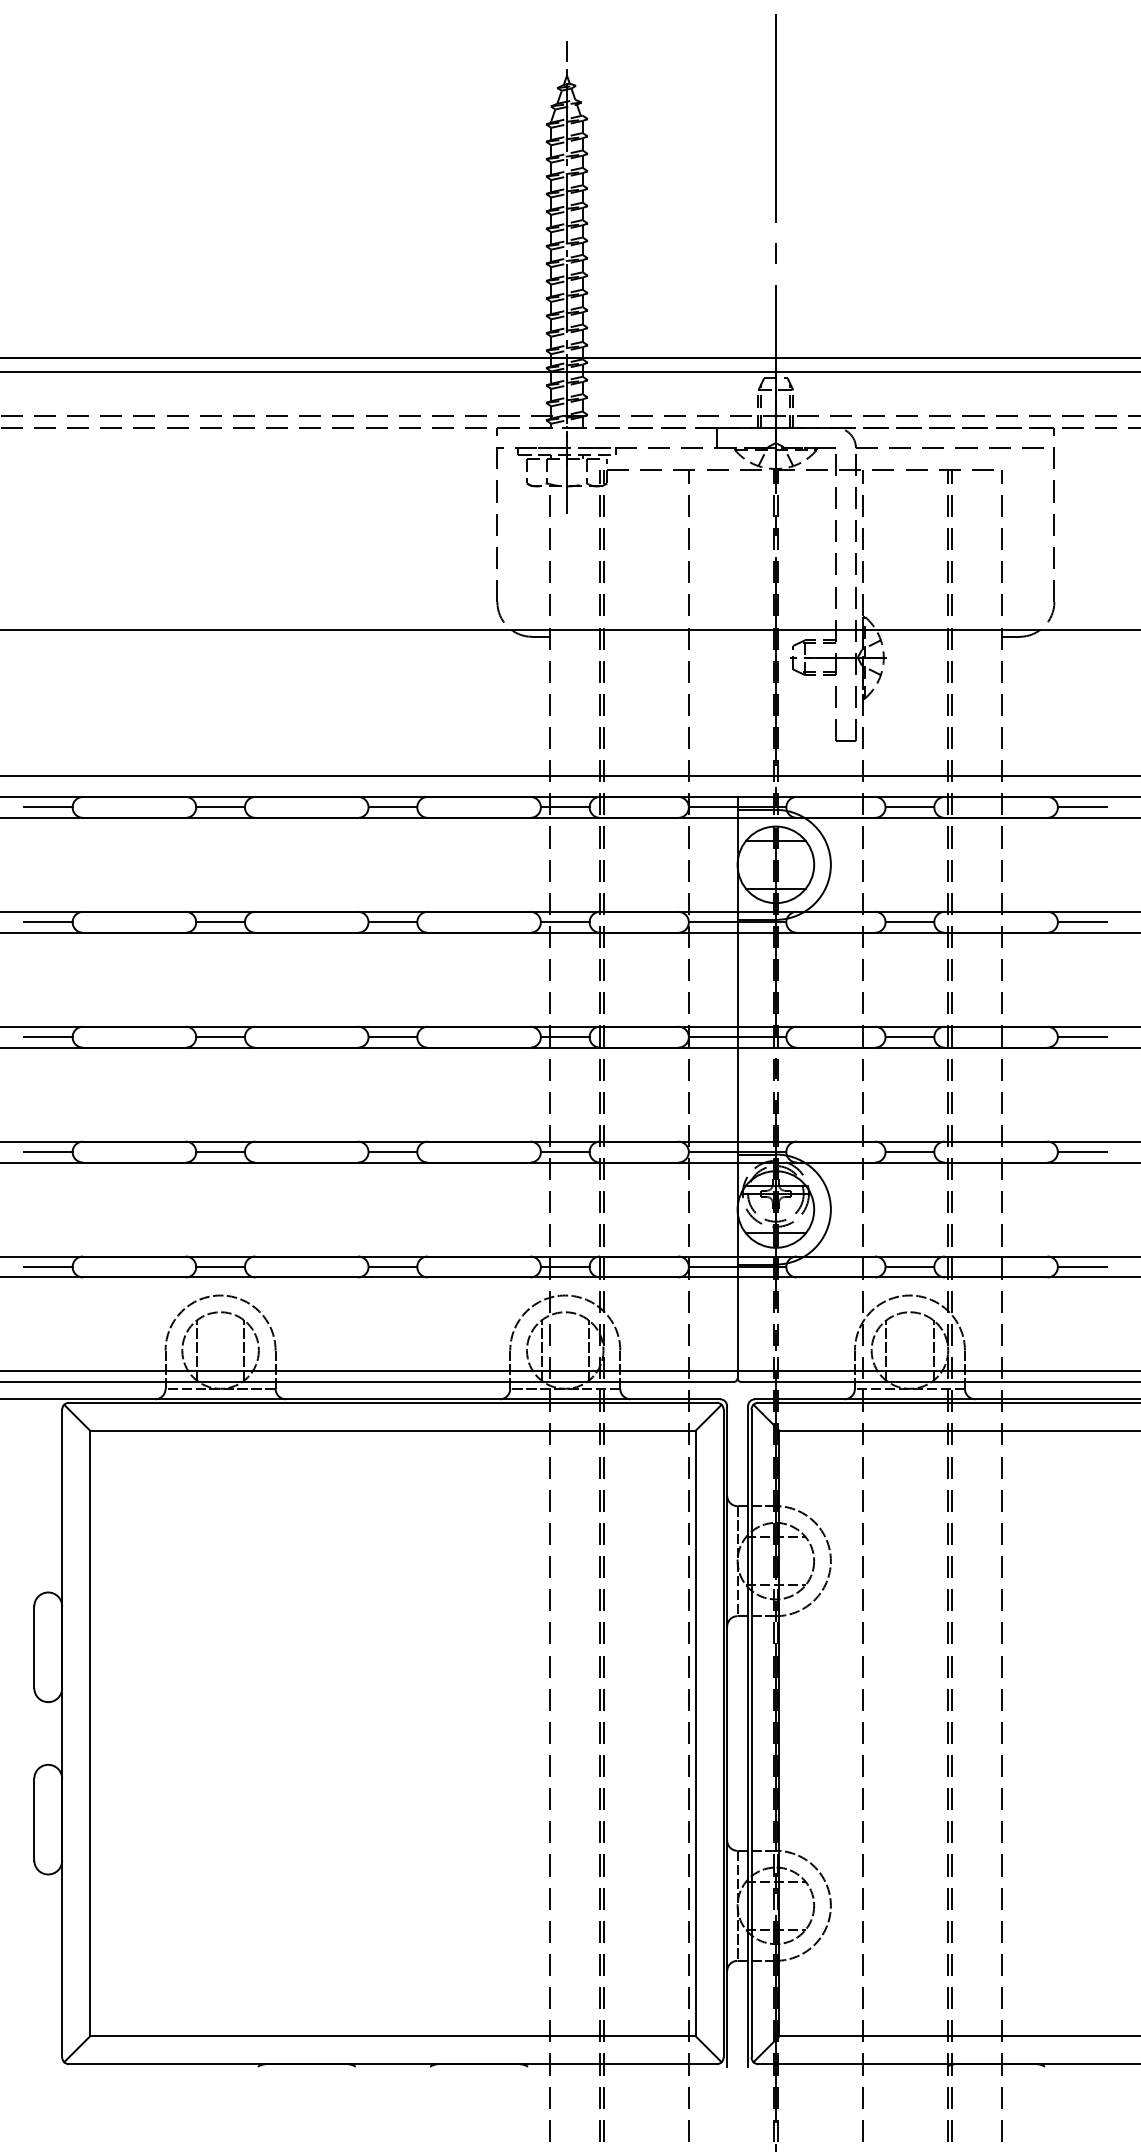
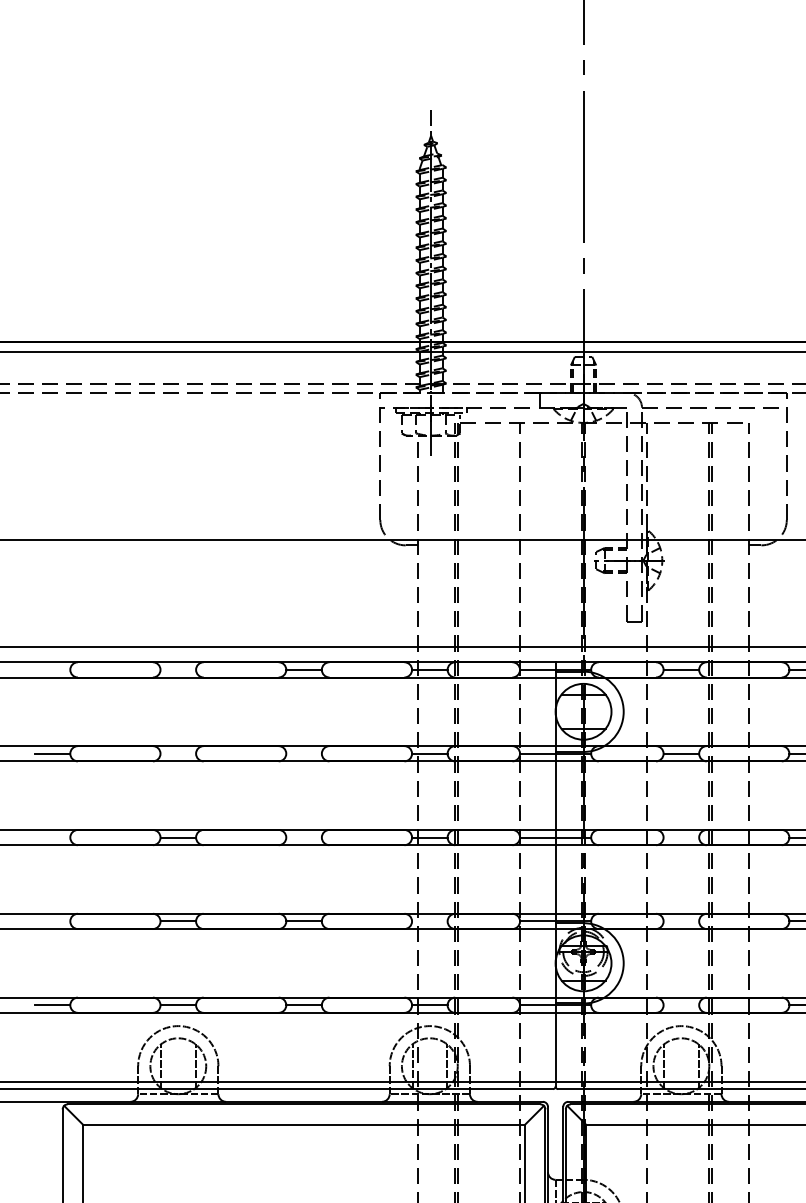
line: (47, 807) -> (51, 669), removed
line: (220, 807) -> (178, 669), removed
line: (220, 922) -> (178, 753), removed
line: (392, 922) -> (303, 753), removed
line: (47, 1037) -> (51, 837), removed
line: (392, 1037) -> (303, 837), removed
line: (909, 1037) -> (681, 837), removed
line: (47, 1152) -> (51, 921), removed
line: (564, 1152) -> (429, 921), removed
line: (909, 1152) -> (681, 921), removed
line: (909, 1266) -> (681, 1004), removed

